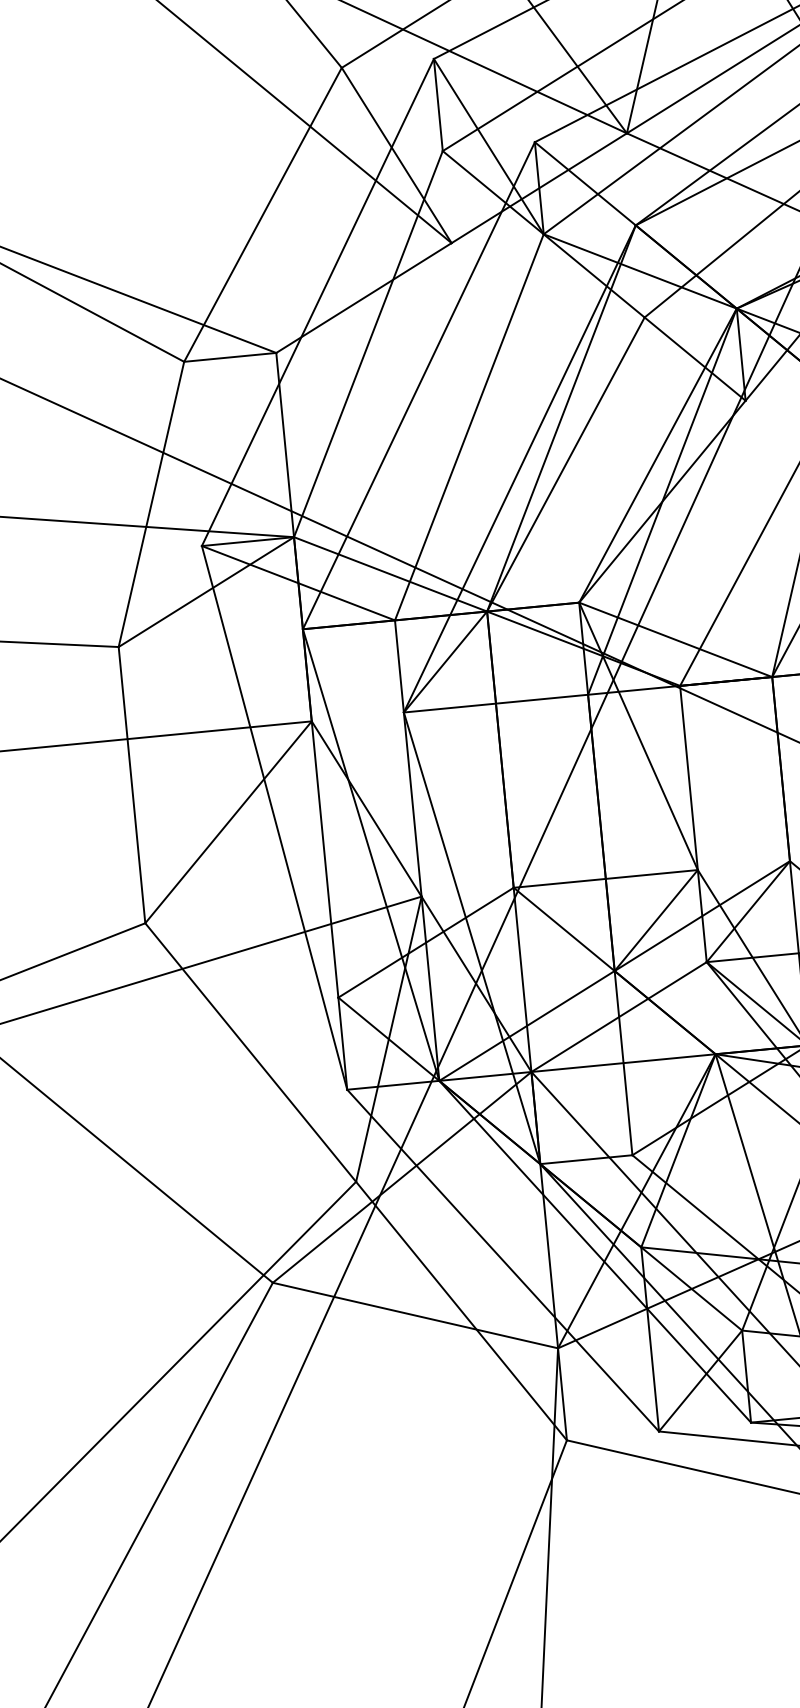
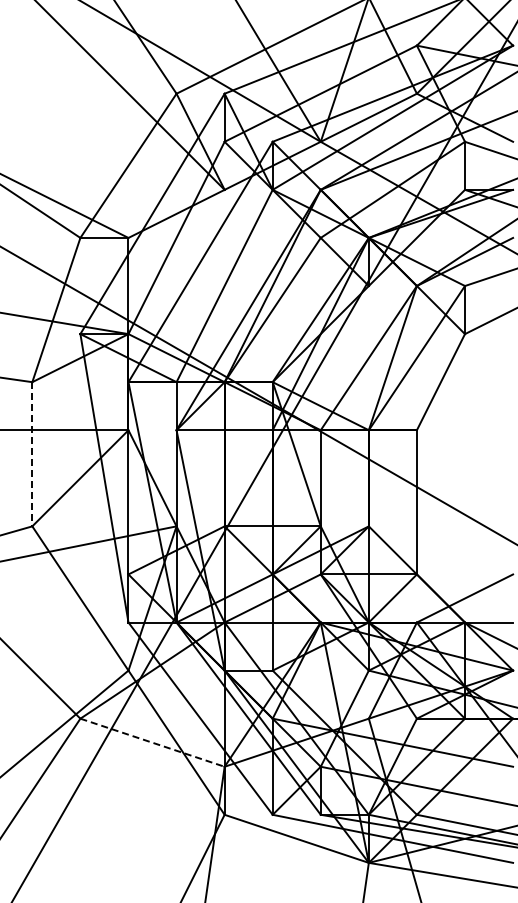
line: (132, 785) -> (32, 454), solid -> dashed
line: (417, 1314) -> (153, 742), solid -> dashed

